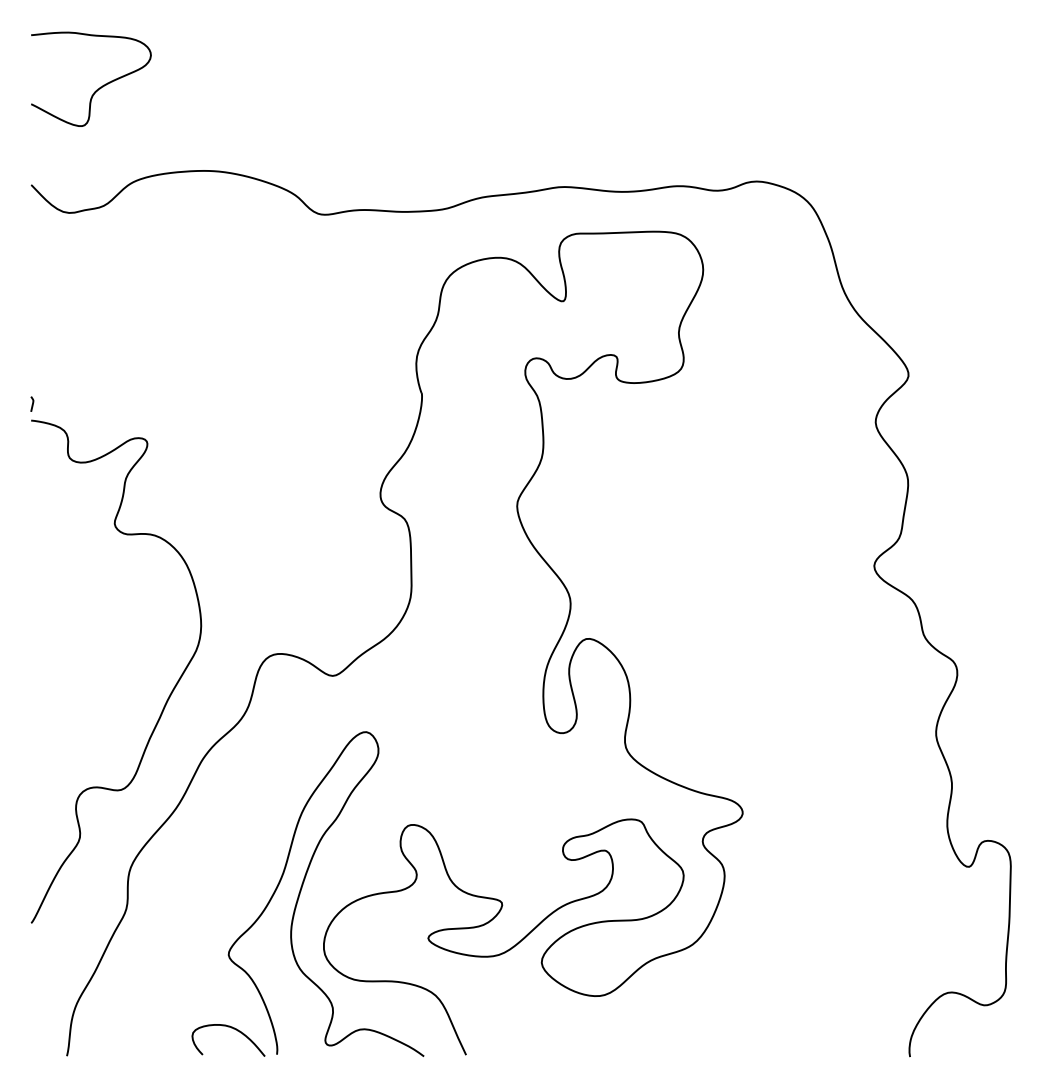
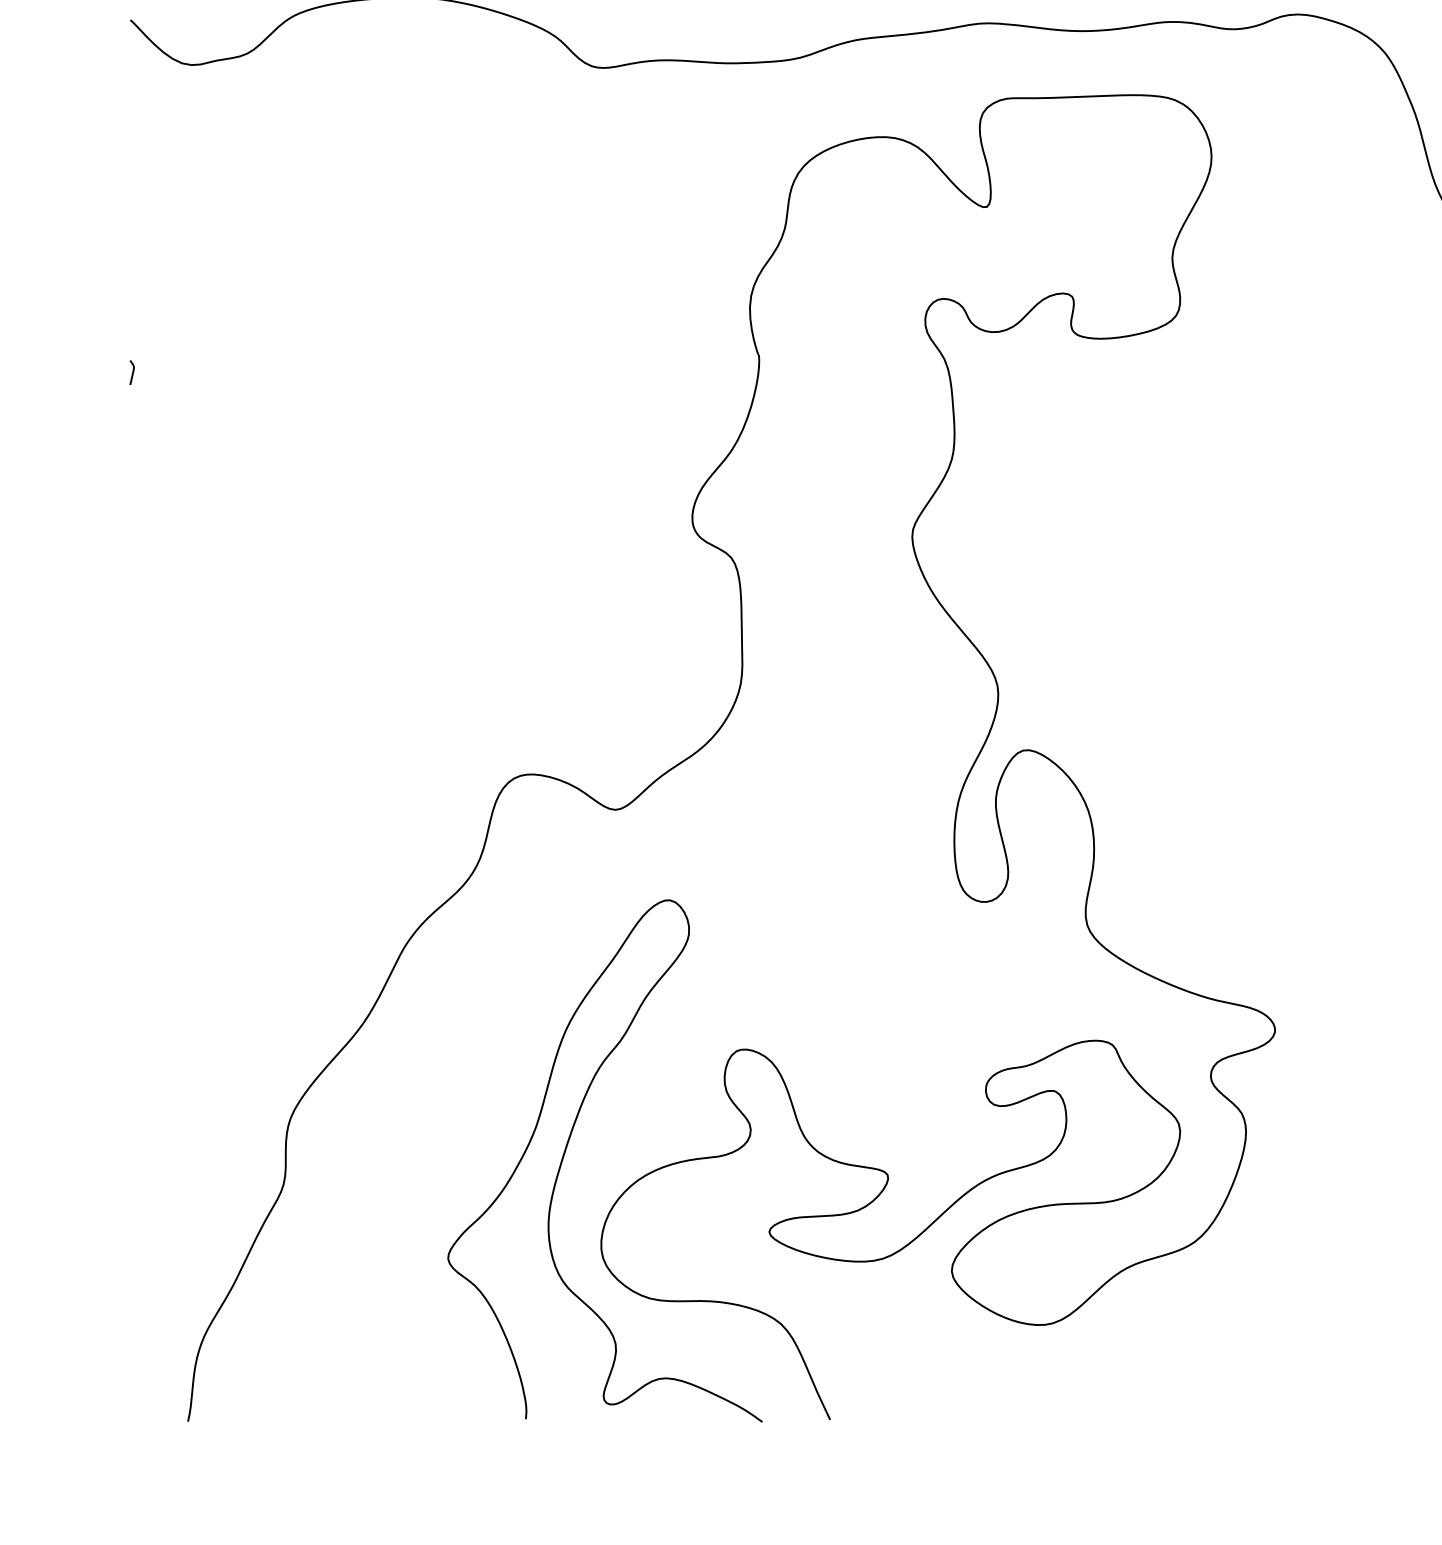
curve: (168, 696) -> (351, 842), removed
curve: (233, 1029) -> (455, 1378), removed

